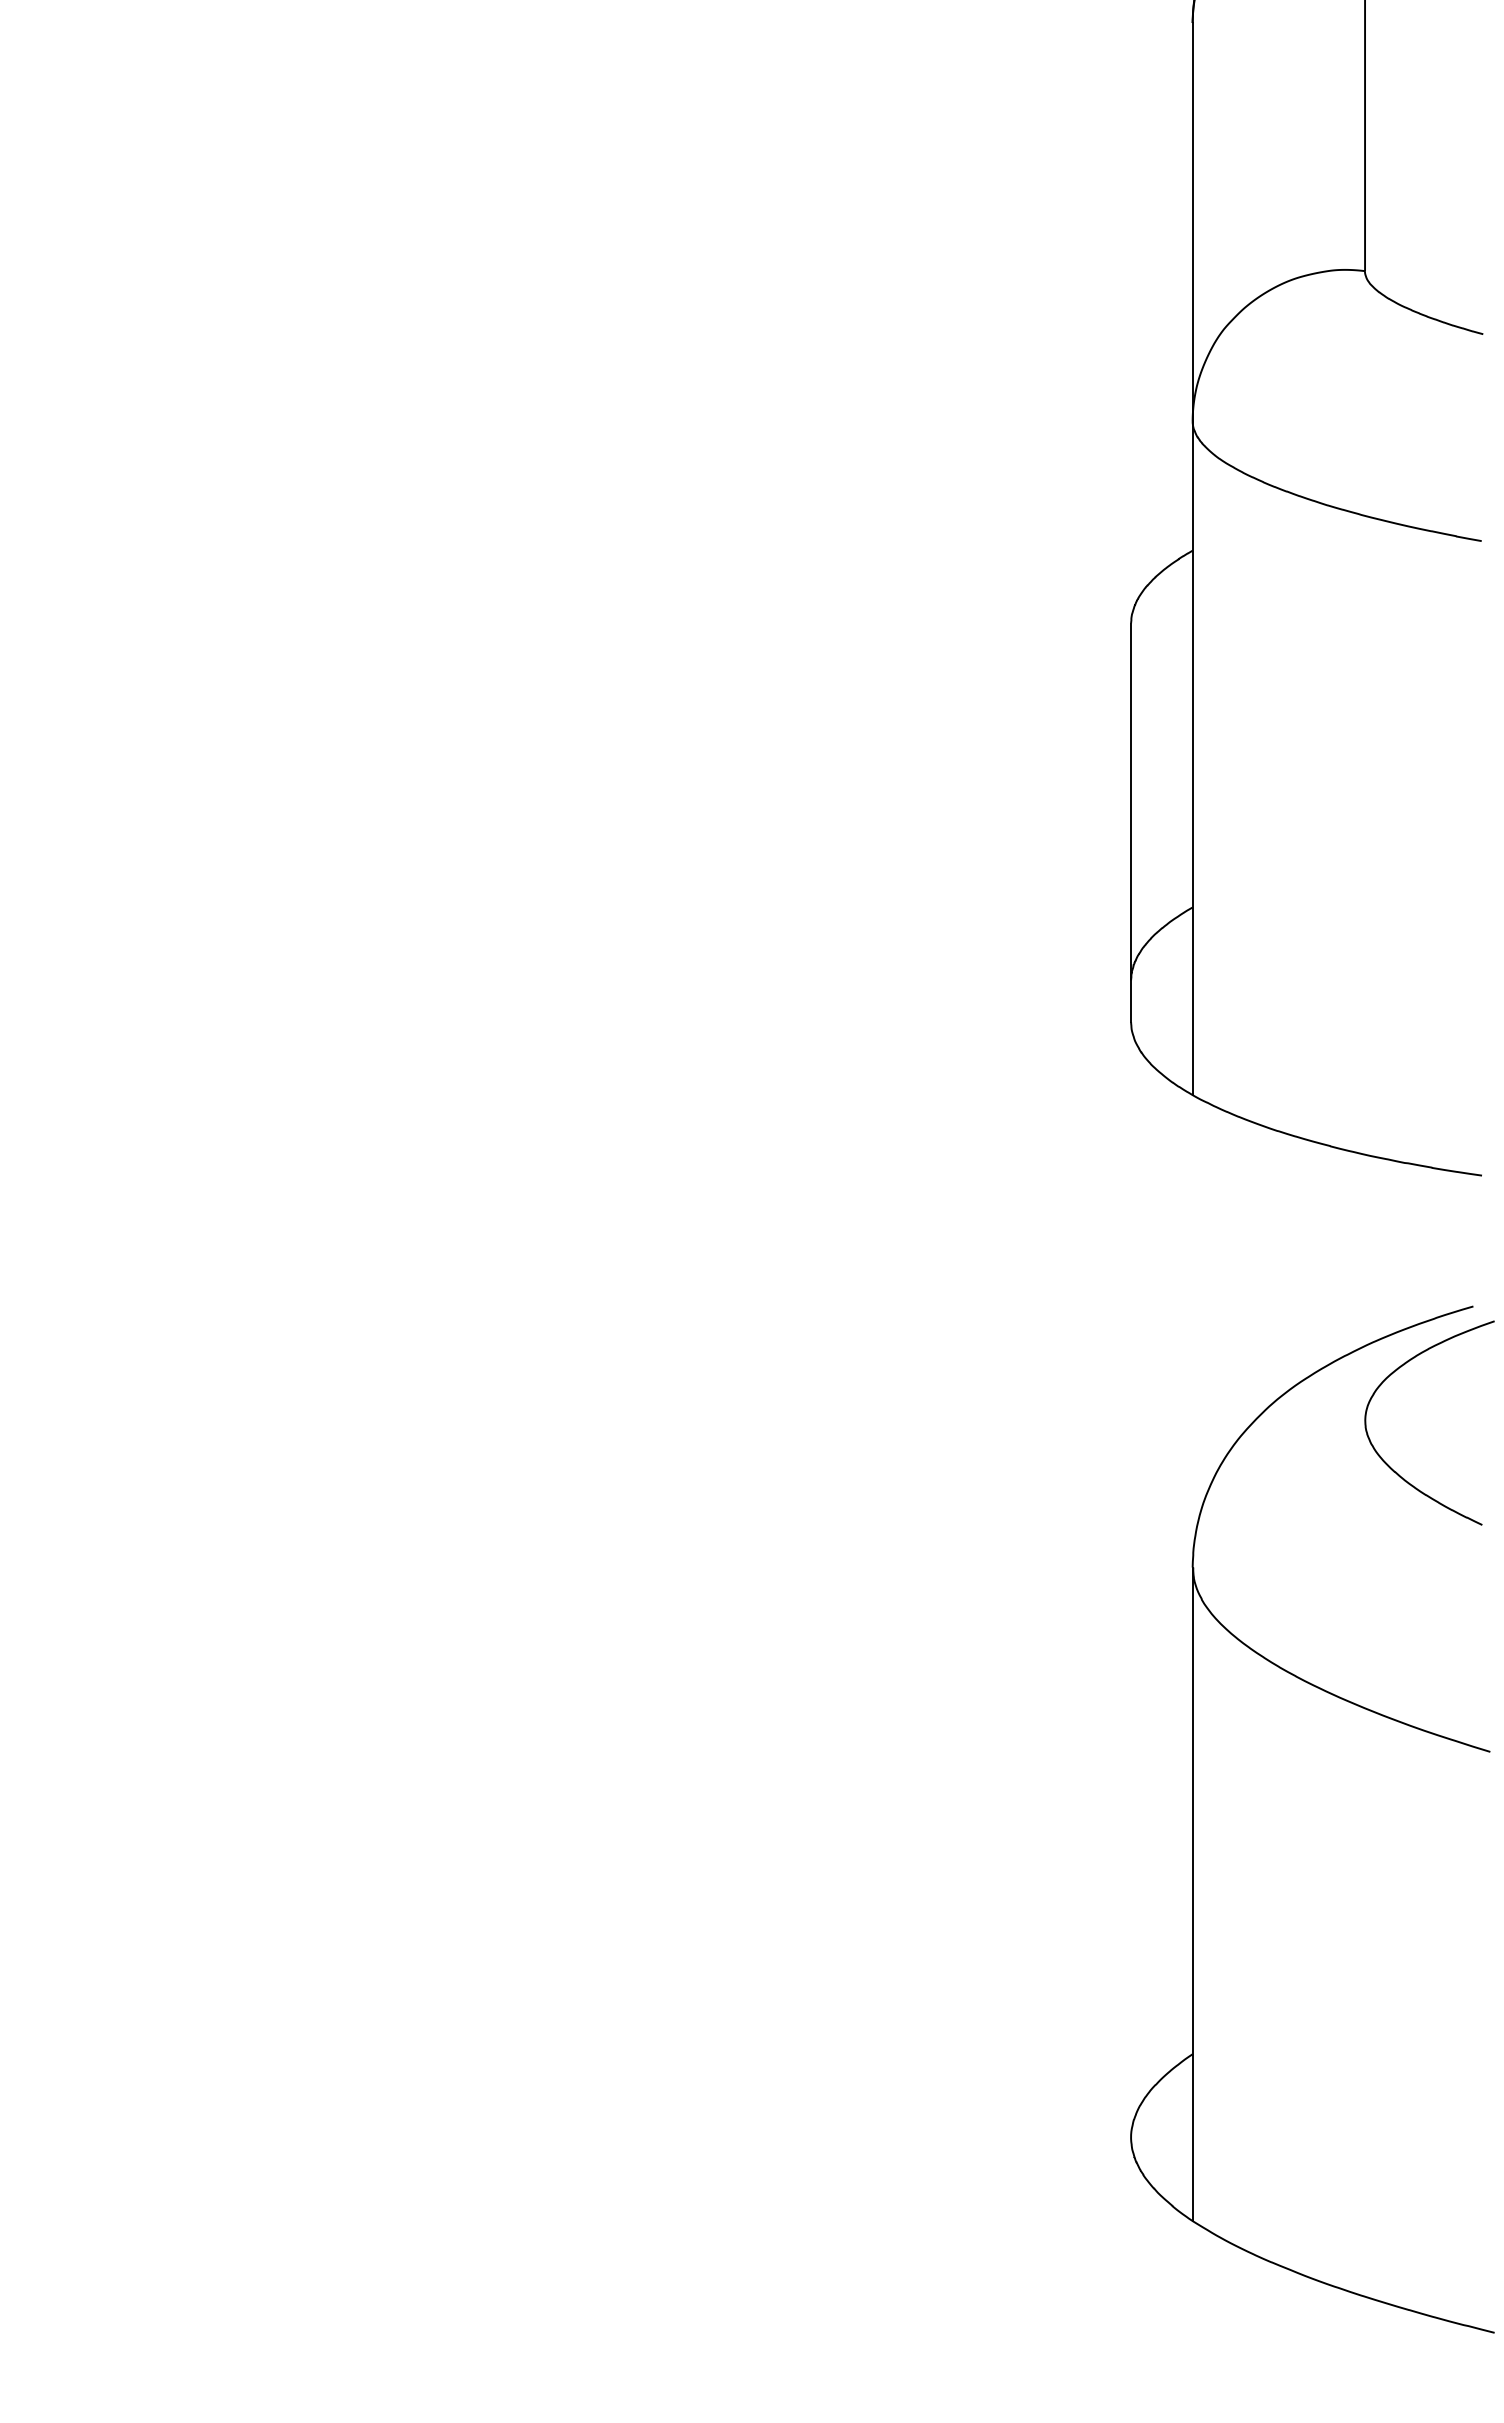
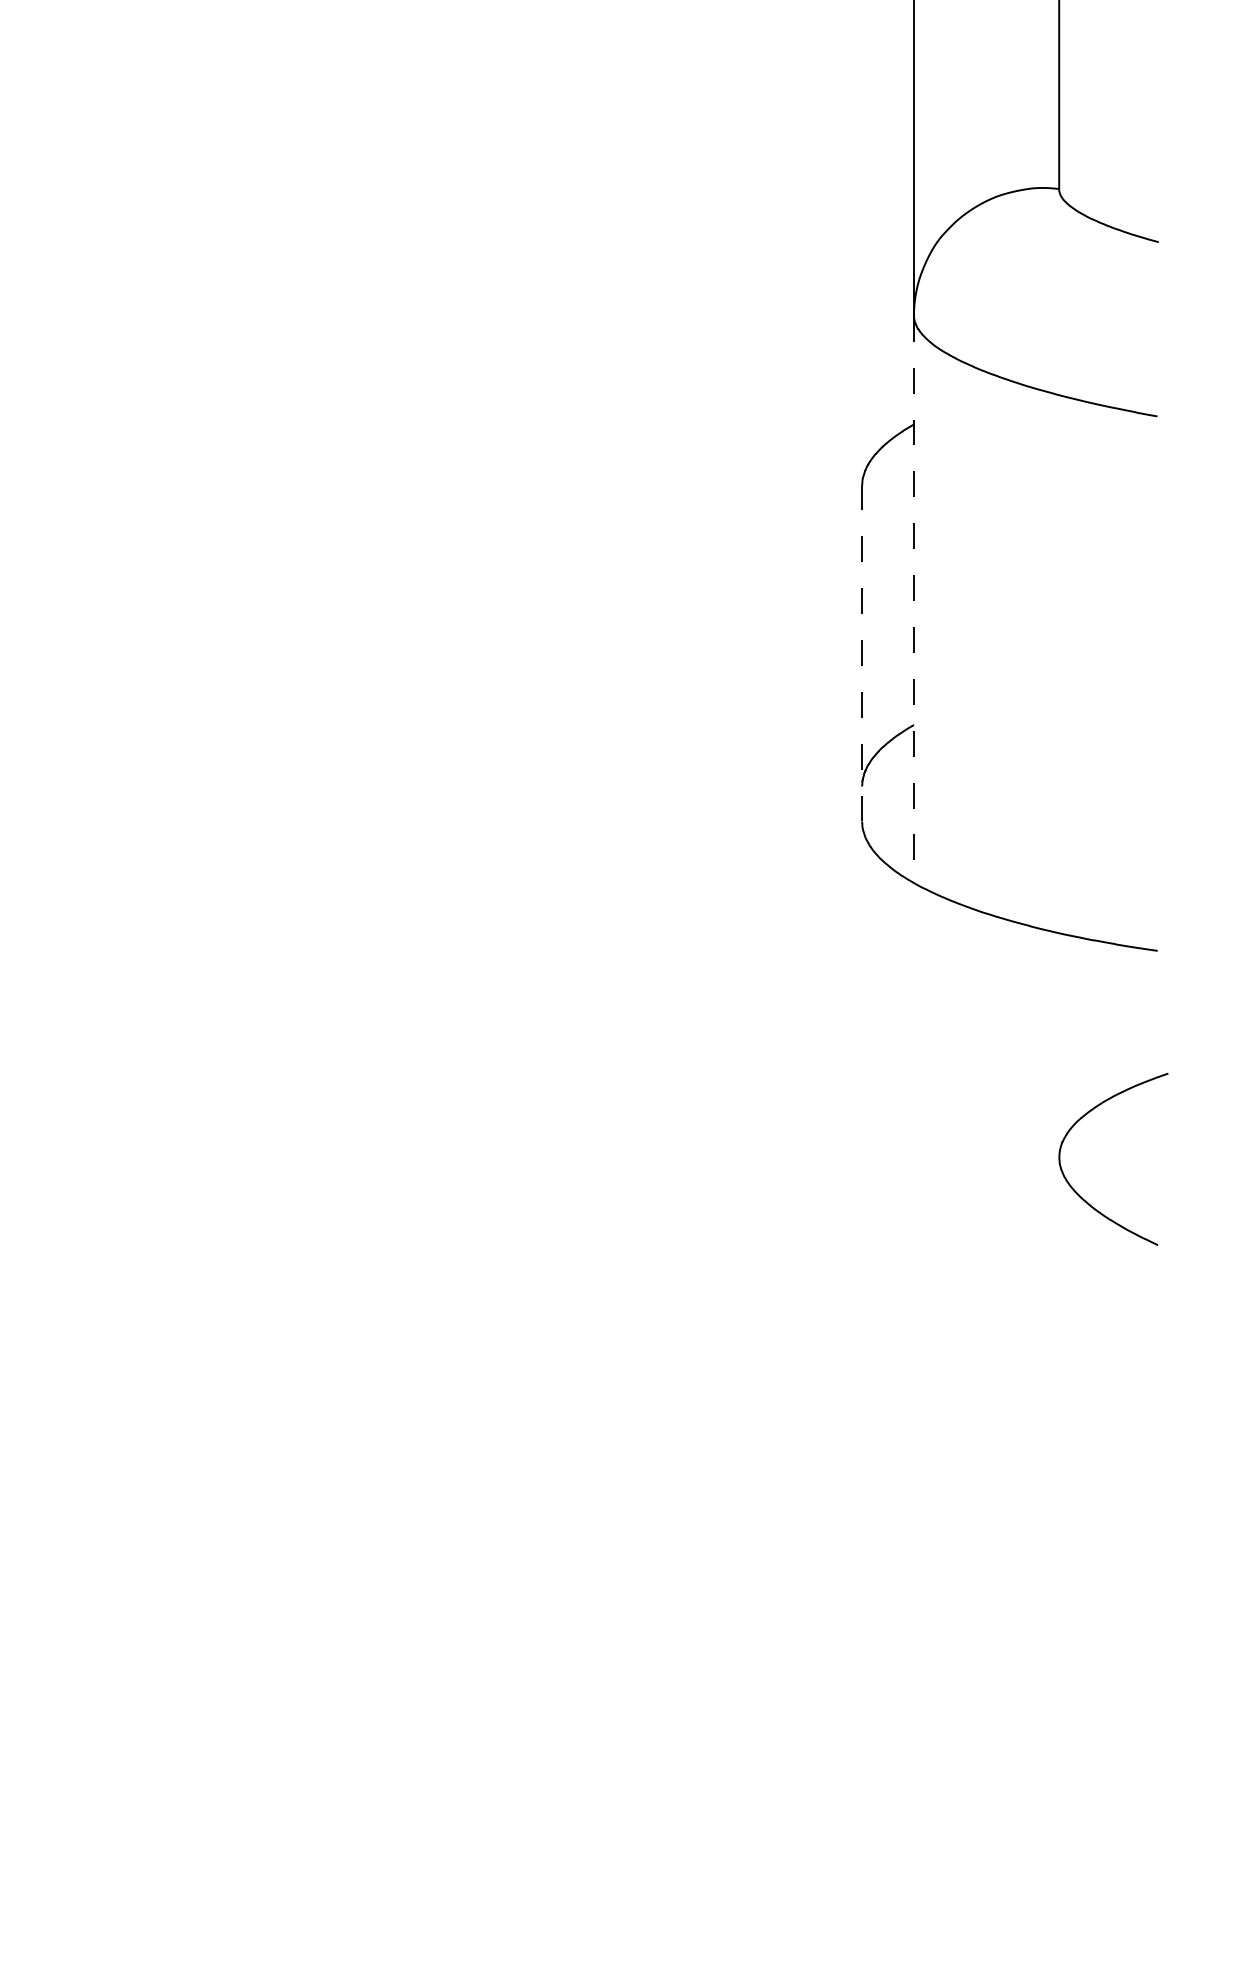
line: (1192, 758) -> (913, 599), solid -> dashed
line: (1131, 822) -> (862, 653), solid -> dashed
part: (1193, 1819) -> (914, 1493), removed

